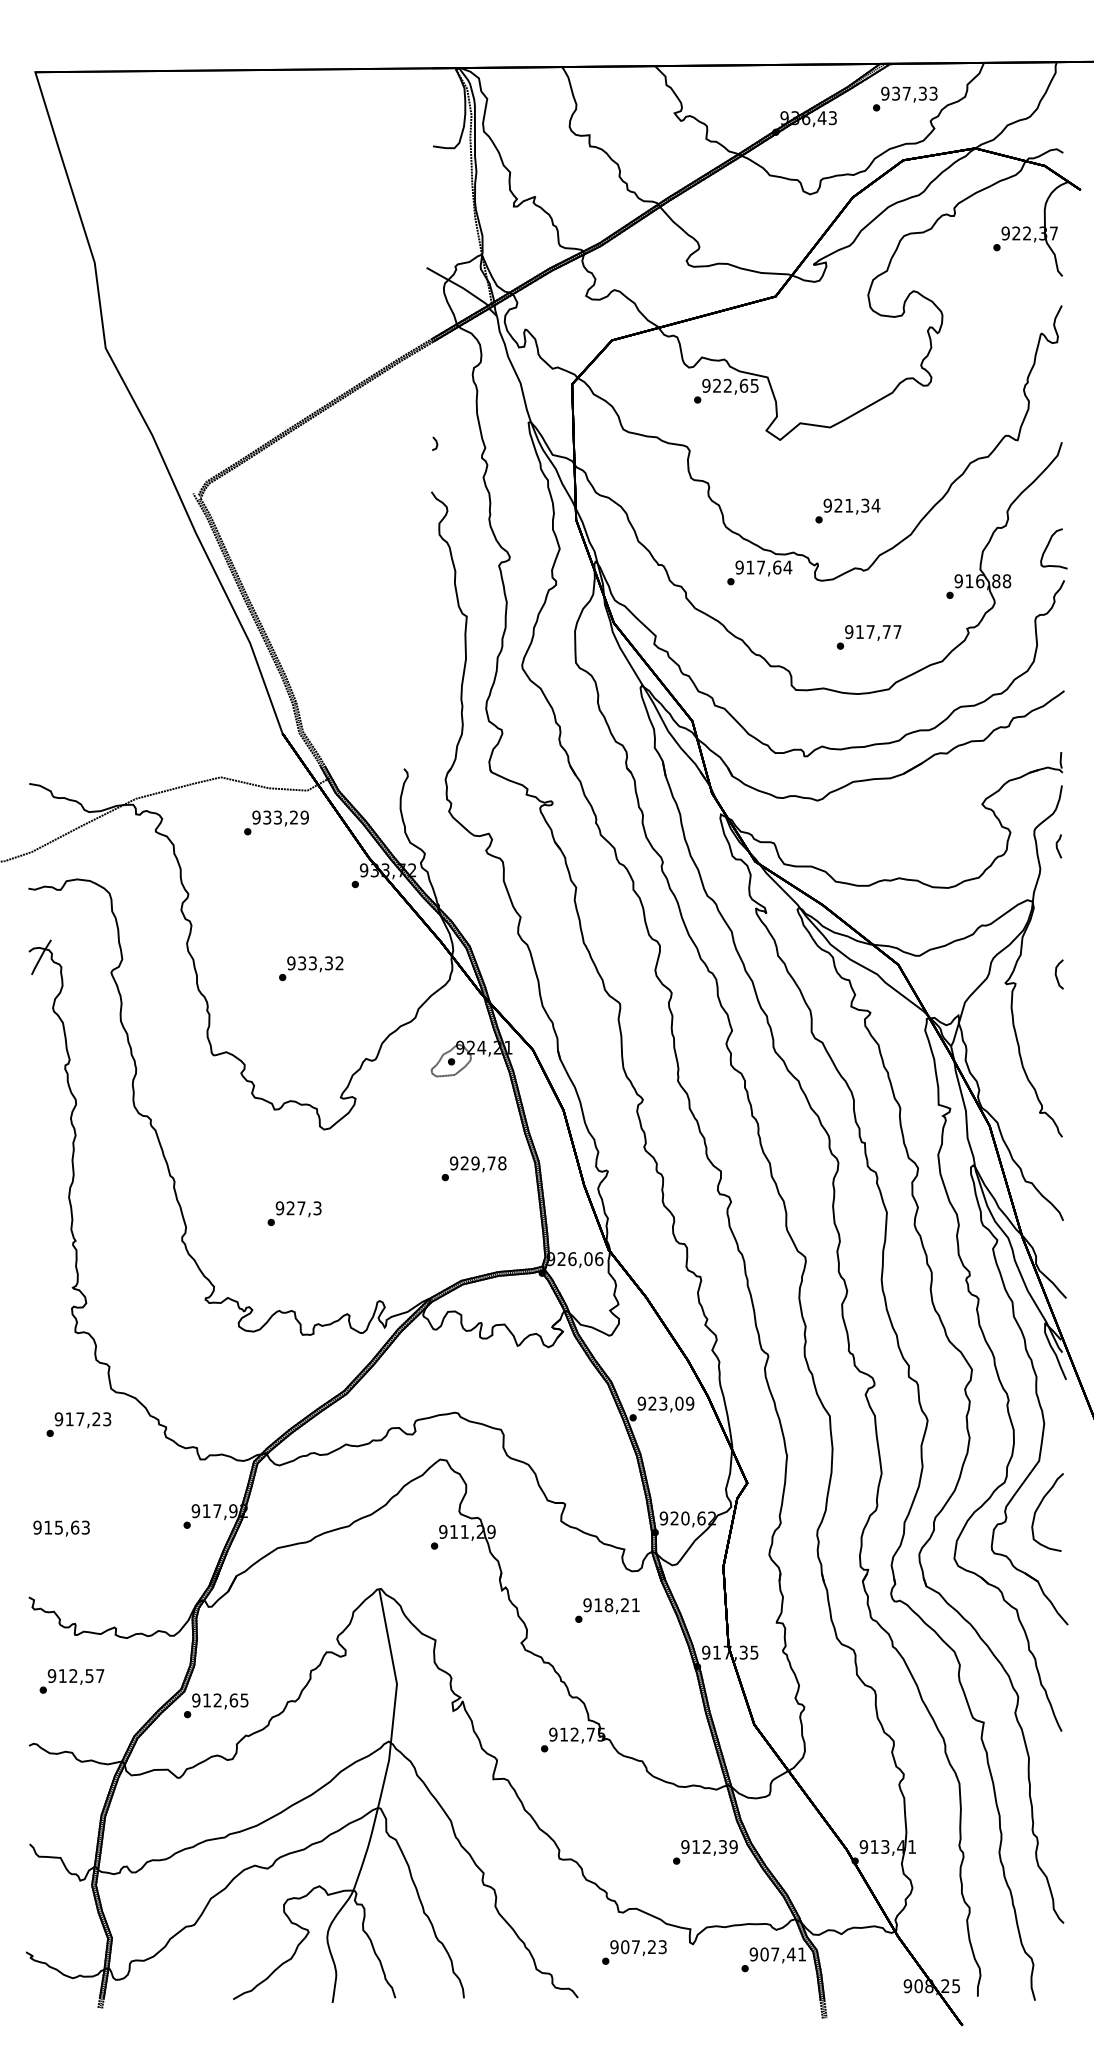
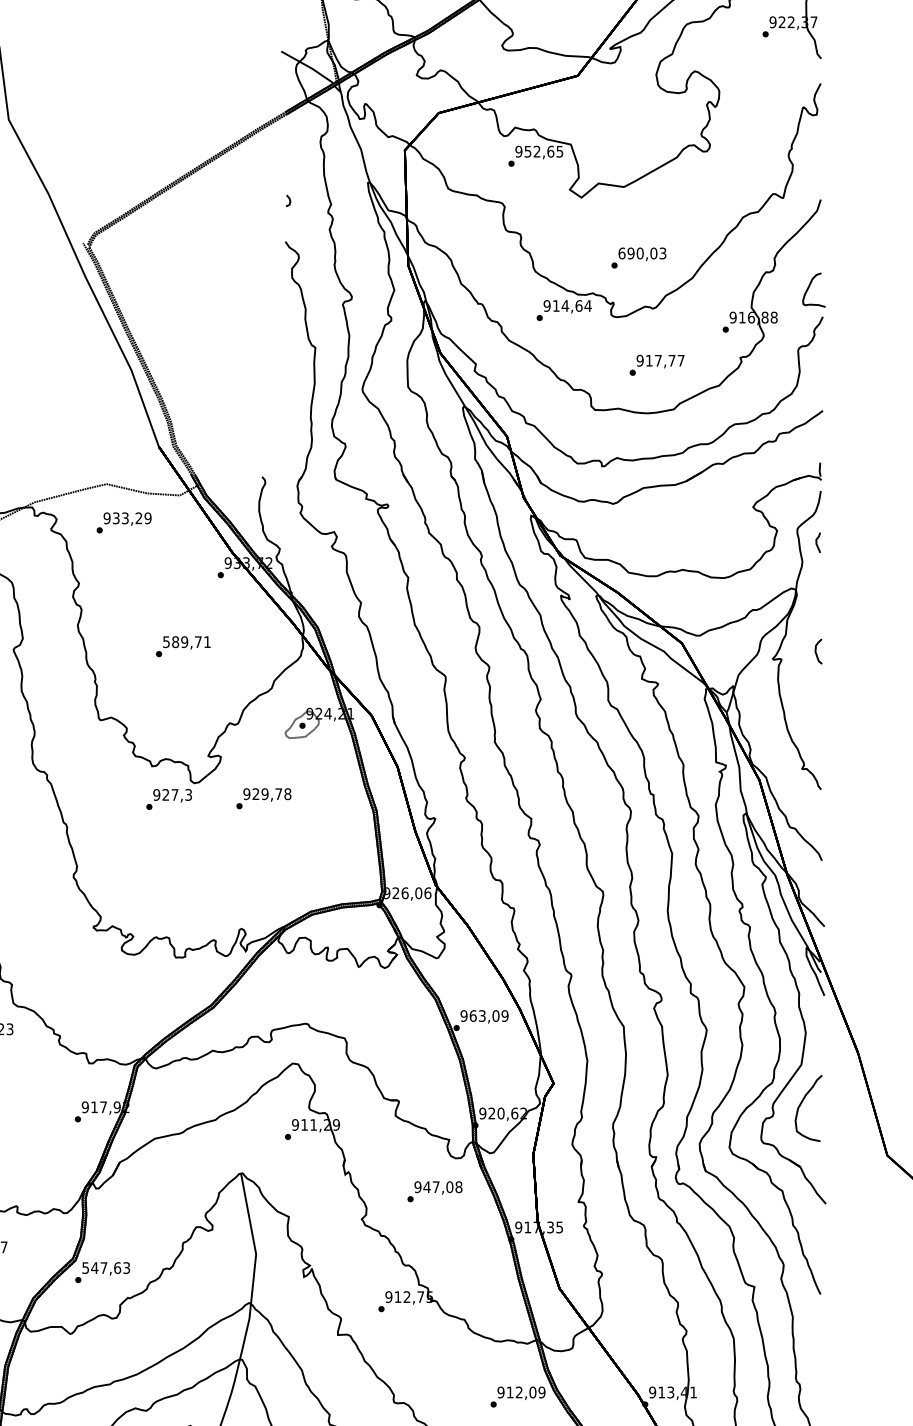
text: (716, 385) -> (527, 151), 922,65 -> 952,65
text: (851, 505) -> (642, 253), 921,34 -> 690,03
text: (760, 567) -> (564, 305), 917,64 -> 914,64
text: (276, 822) -> (124, 522), moved
text: (315, 963) -> (186, 642), 933,32 -> 589,71
text: (473, 1168) -> (263, 798), moved
text: (294, 1213) -> (169, 799), moved
text: (652, 1403) -> (473, 1015), 923,09 -> 963,09
text: (616, 1605) -> (442, 1187), 918,21 -> 947,08
text: (220, 1700) -> (106, 1268), 912,65 -> 547,63
text: (722, 1846) -> (532, 1392), 912,39 -> 912,09

